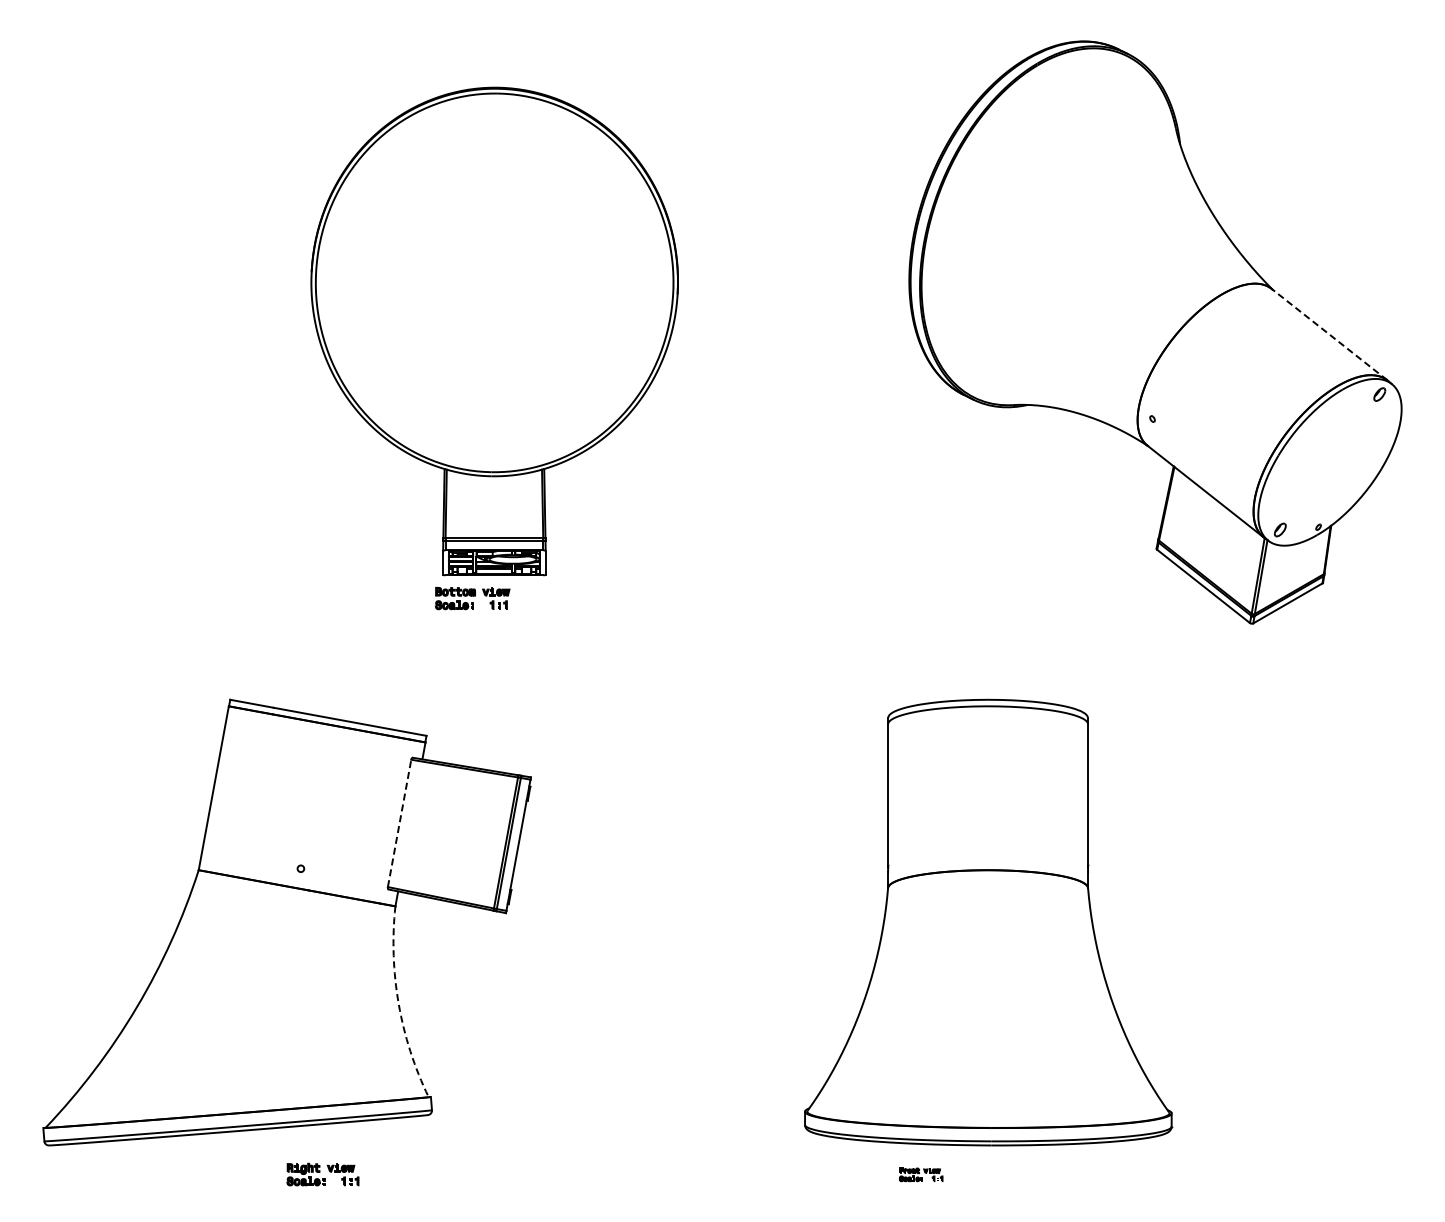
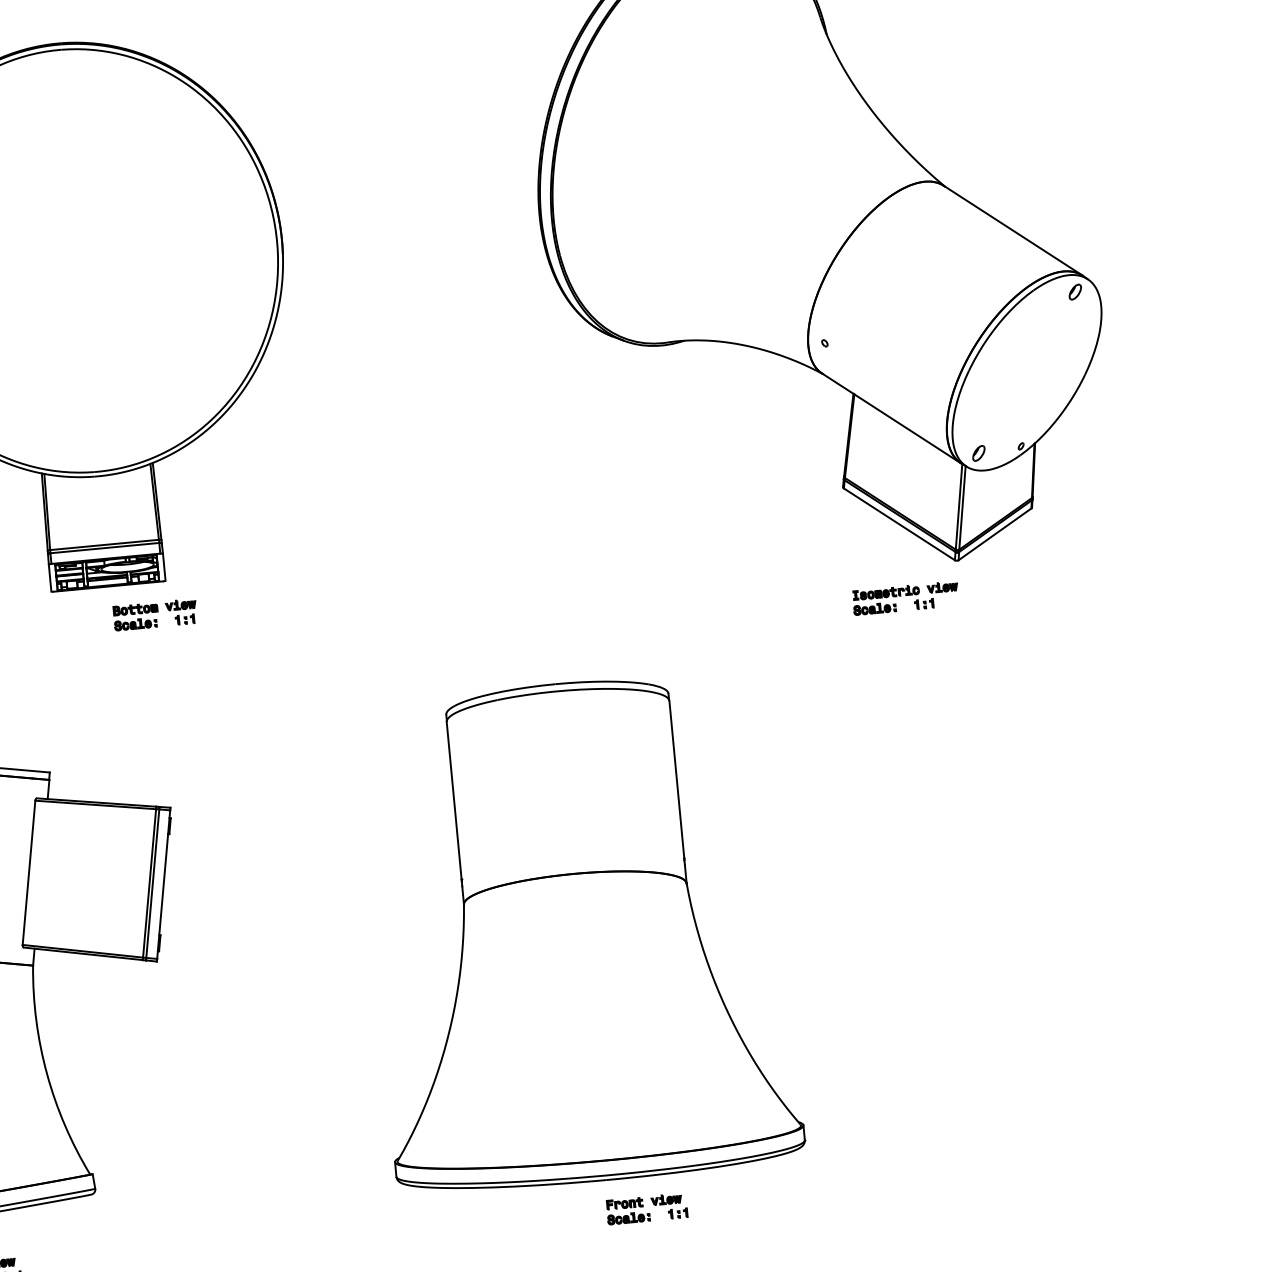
line: (1329, 334) -> (1013, 230), dashed -> solid
part: (472, 598) -> (155, 614), moved
part: (1202, 652) -> (905, 598), added
line: (399, 823) -> (28, 872), dashed -> solid
part: (988, 922) -> (579, 932), moved
arc: (398, 1004) -> (46, 1074), dashed -> solid
part: (920, 1174) -> (646, 1208), size x1.67

